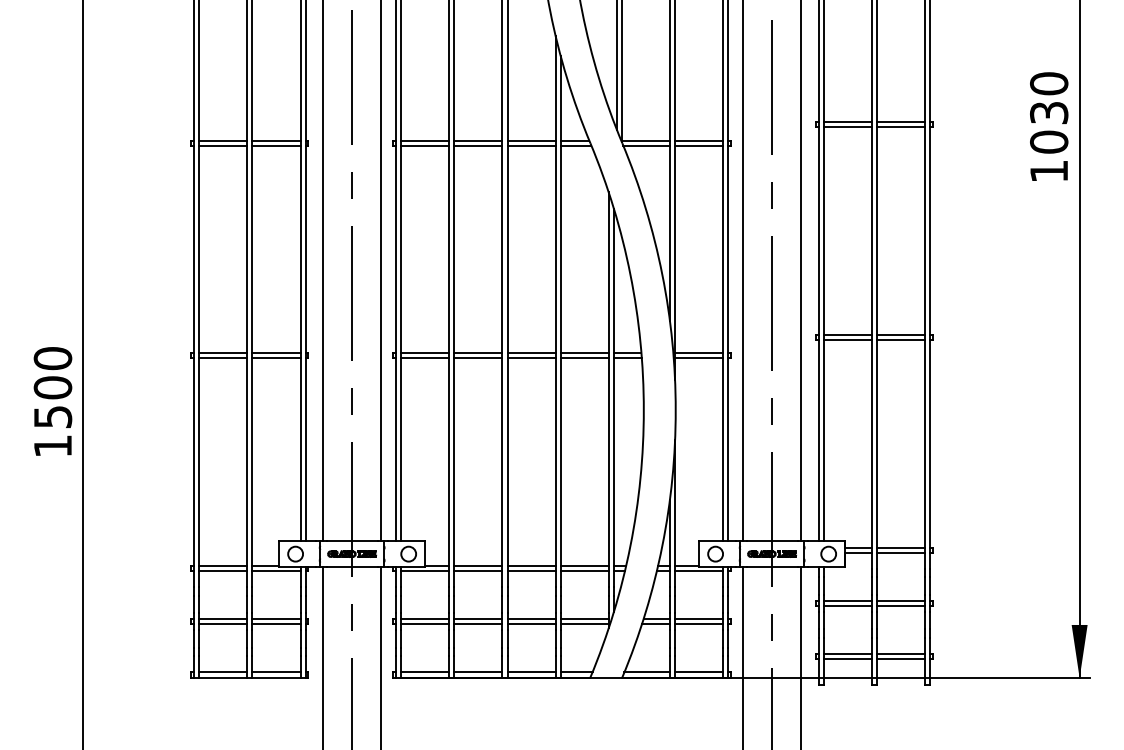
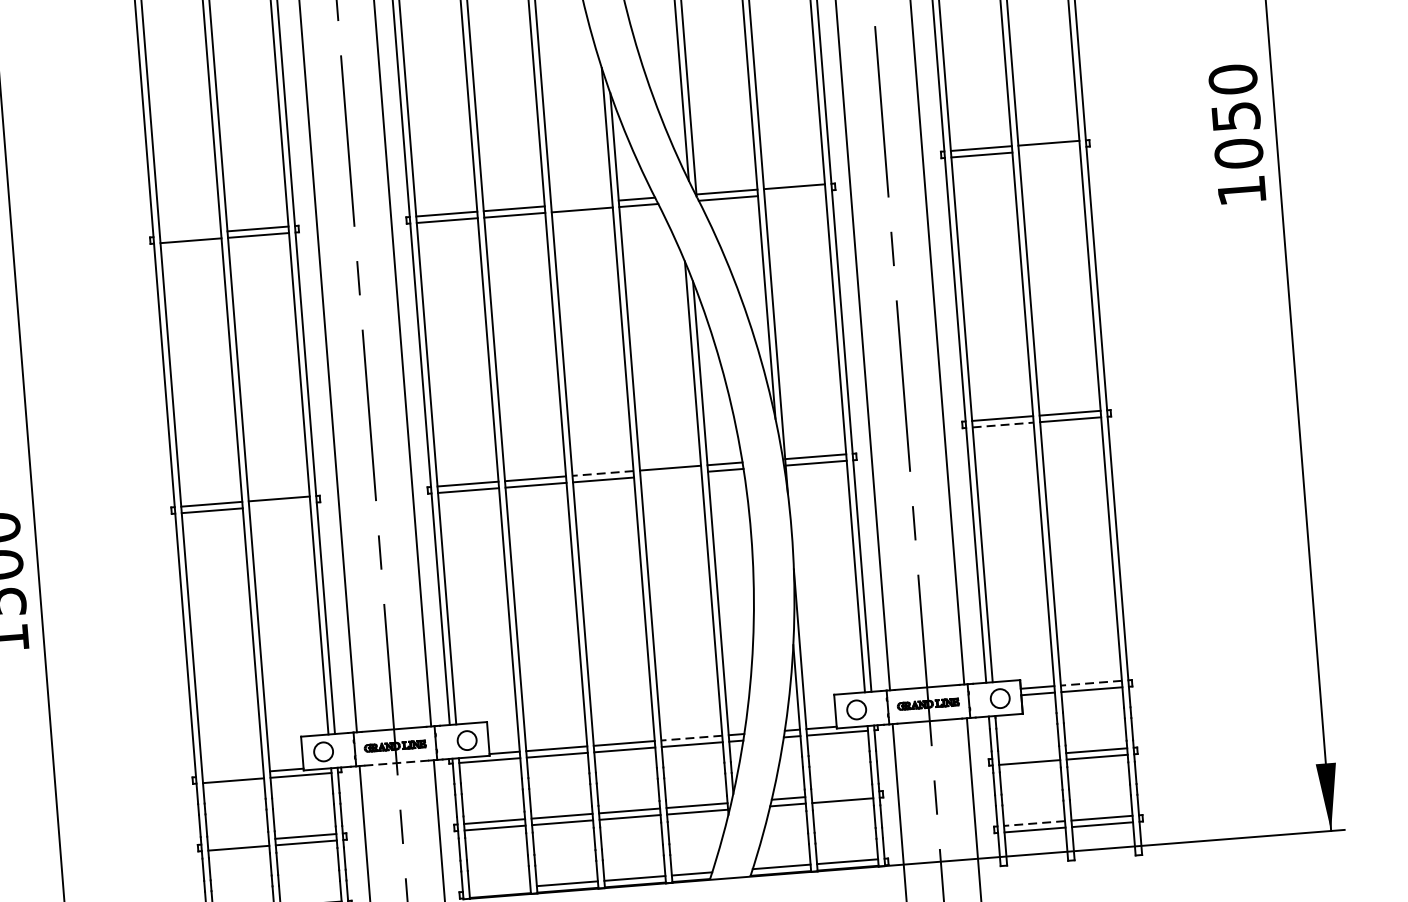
text: (1048, 112) -> (1235, 116), 1030 -> 1050
line: (900, 127) -> (1048, 149), removed
line: (223, 140) -> (190, 234), removed
line: (531, 140) -> (581, 203), removed
line: (699, 145) -> (795, 192), removed
line: (848, 340) -> (1004, 425), solid -> dashed
line: (531, 353) -> (602, 473), solid -> dashed
line: (276, 358) -> (279, 505), removed
line: (584, 358) -> (670, 474), removed
line: (900, 547) -> (1090, 683), solid -> dashed
line: (223, 566) -> (233, 774), removed
line: (584, 566) -> (691, 738), solid -> dashed
line: (352, 567) -> (397, 763), solid -> dashed
line: (847, 600) -> (1028, 755), removed
line: (223, 619) -> (238, 842), removed
line: (699, 619) -> (842, 794), removed
line: (847, 654) -> (1034, 824), solid -> dashed
line: (425, 672) -> (500, 889), removed

